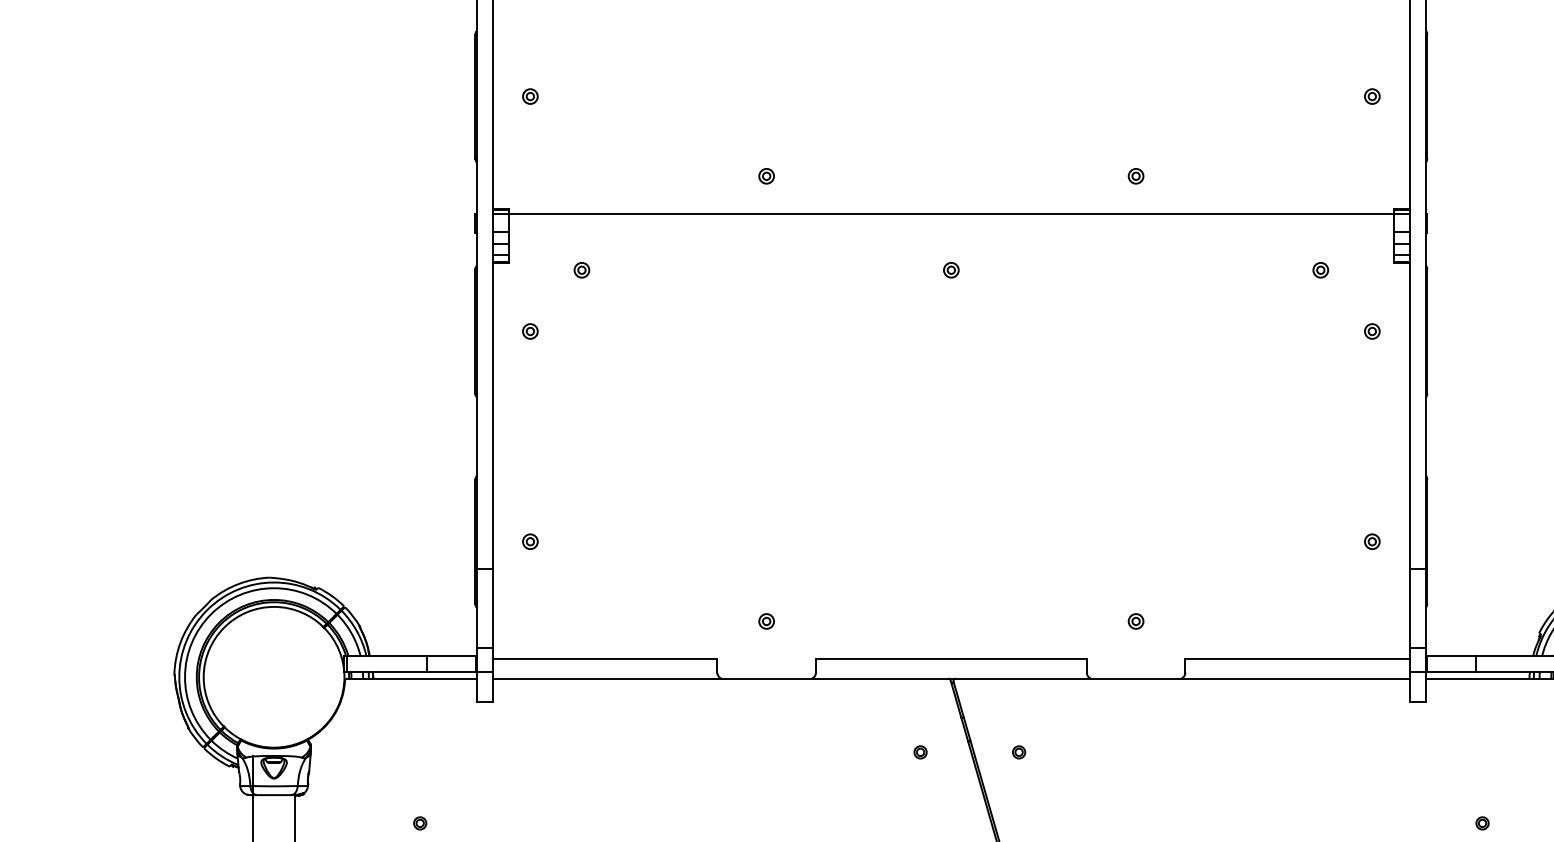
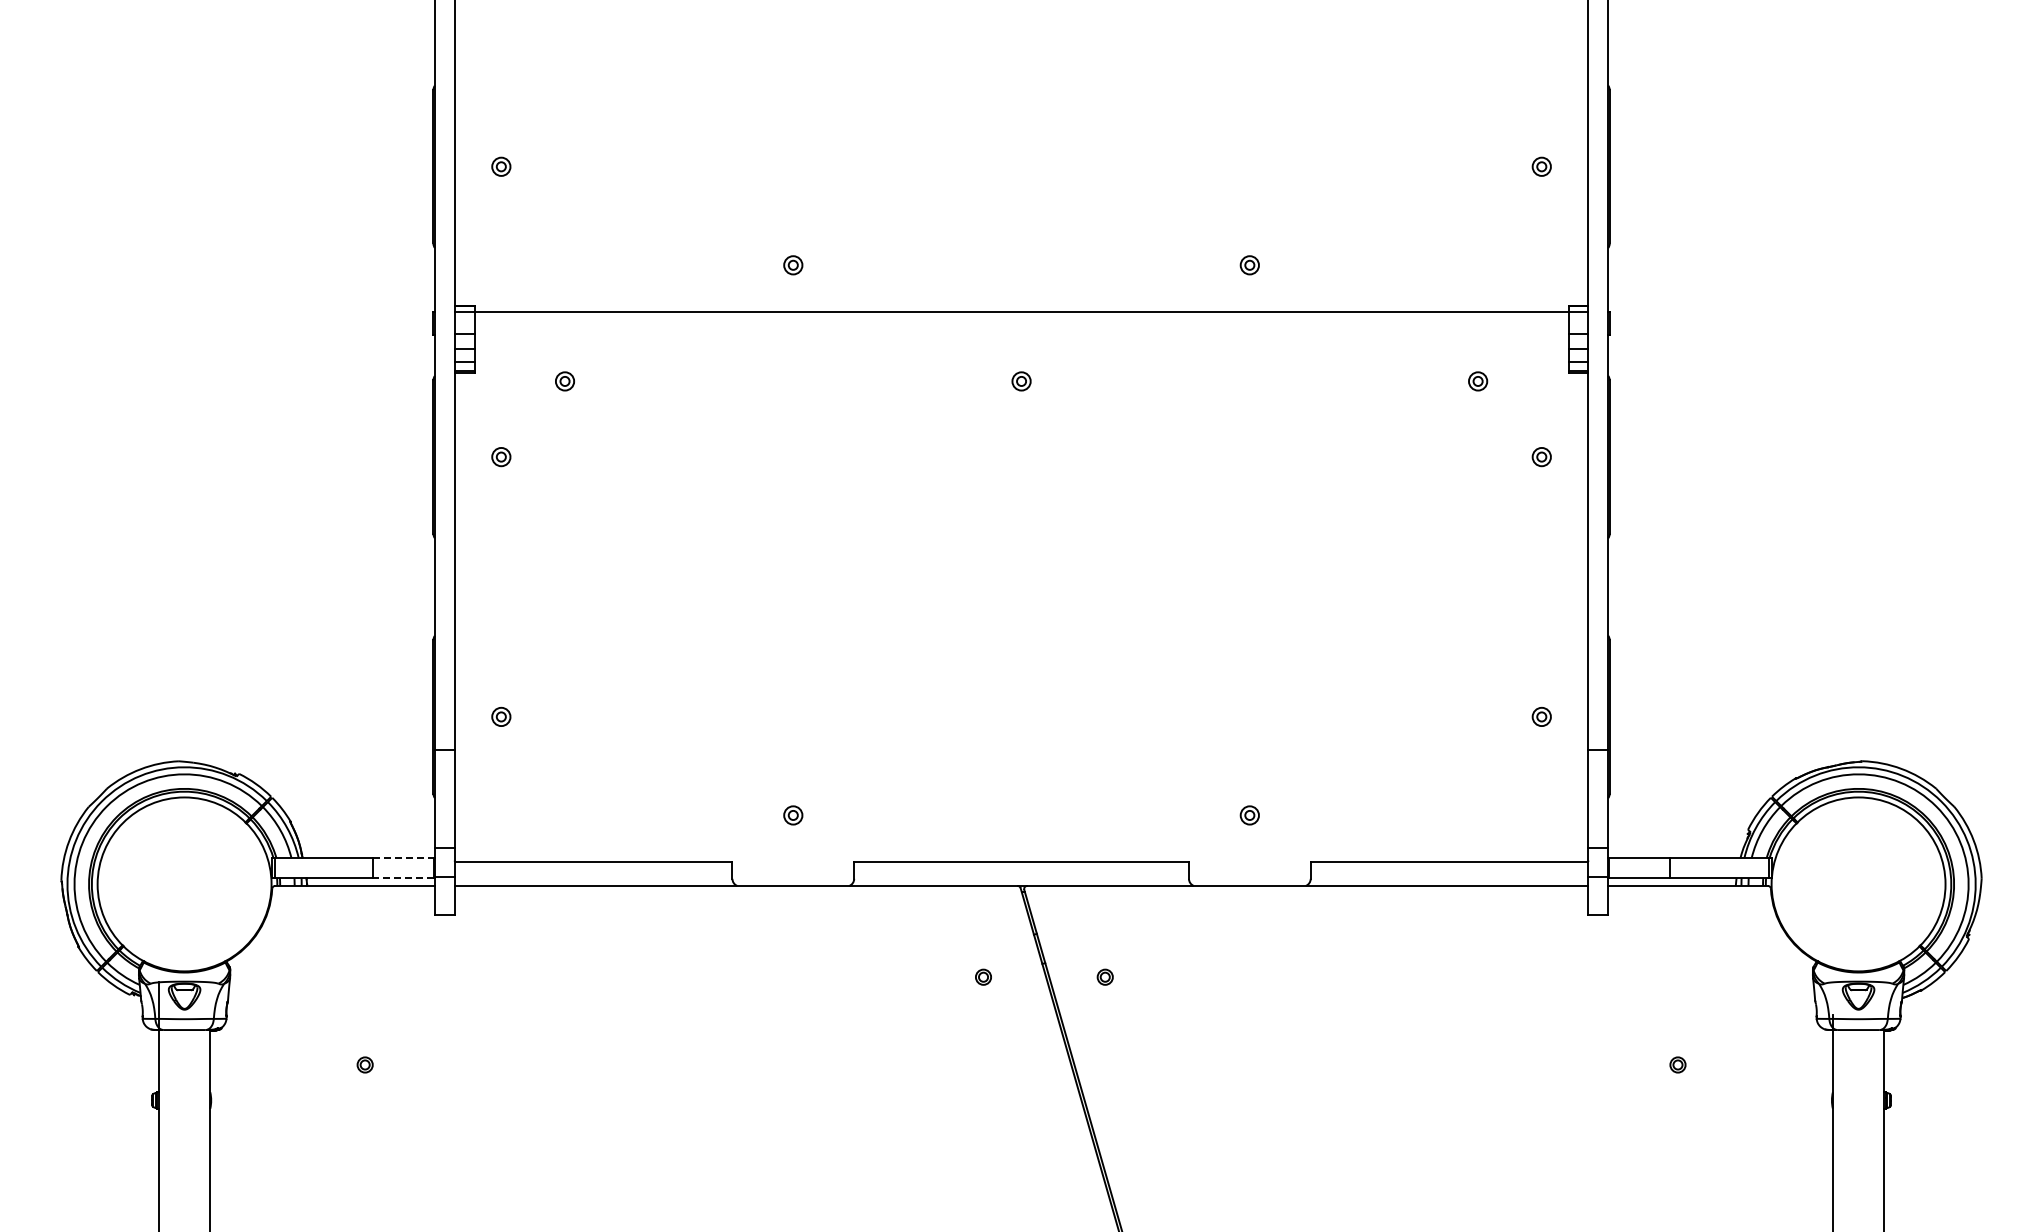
line: (452, 656) -> (404, 858), solid -> dashed
line: (451, 672) -> (403, 878), solid -> dashed

